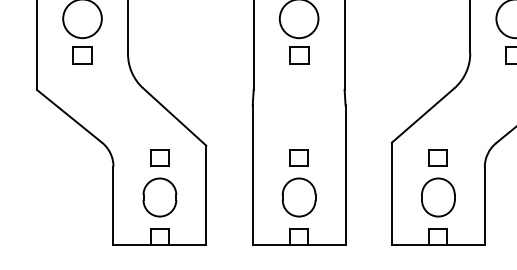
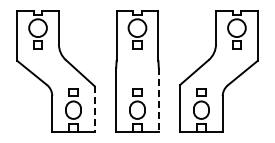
line: (344, 174) -> (158, 99), solid -> dashed
line: (205, 195) -> (94, 109), solid -> dashed

